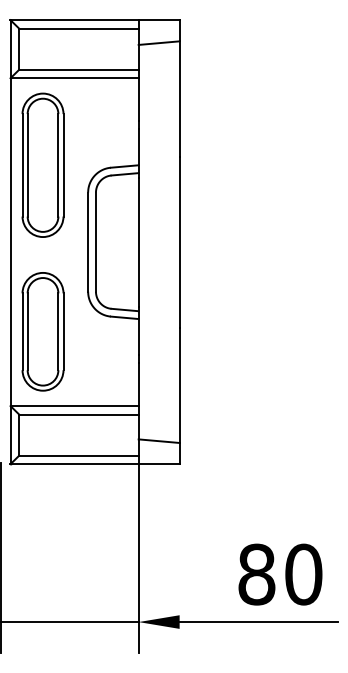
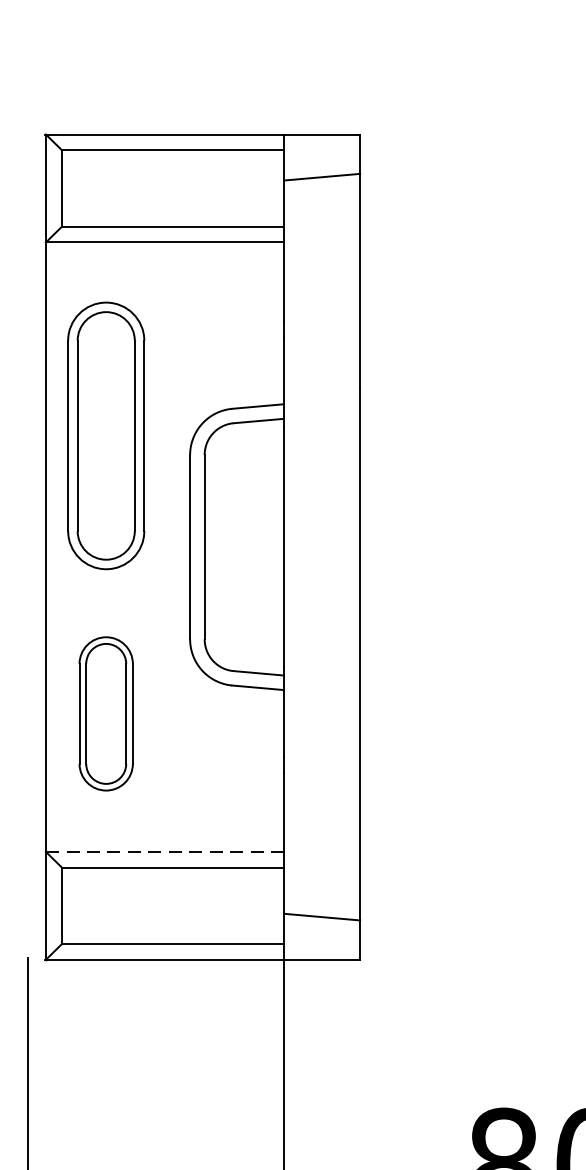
part: (42, 164) -> (105, 434), moved
part: (42, 331) -> (105, 713), size x0.7
line: (74, 406) -> (164, 852), solid -> dashed

